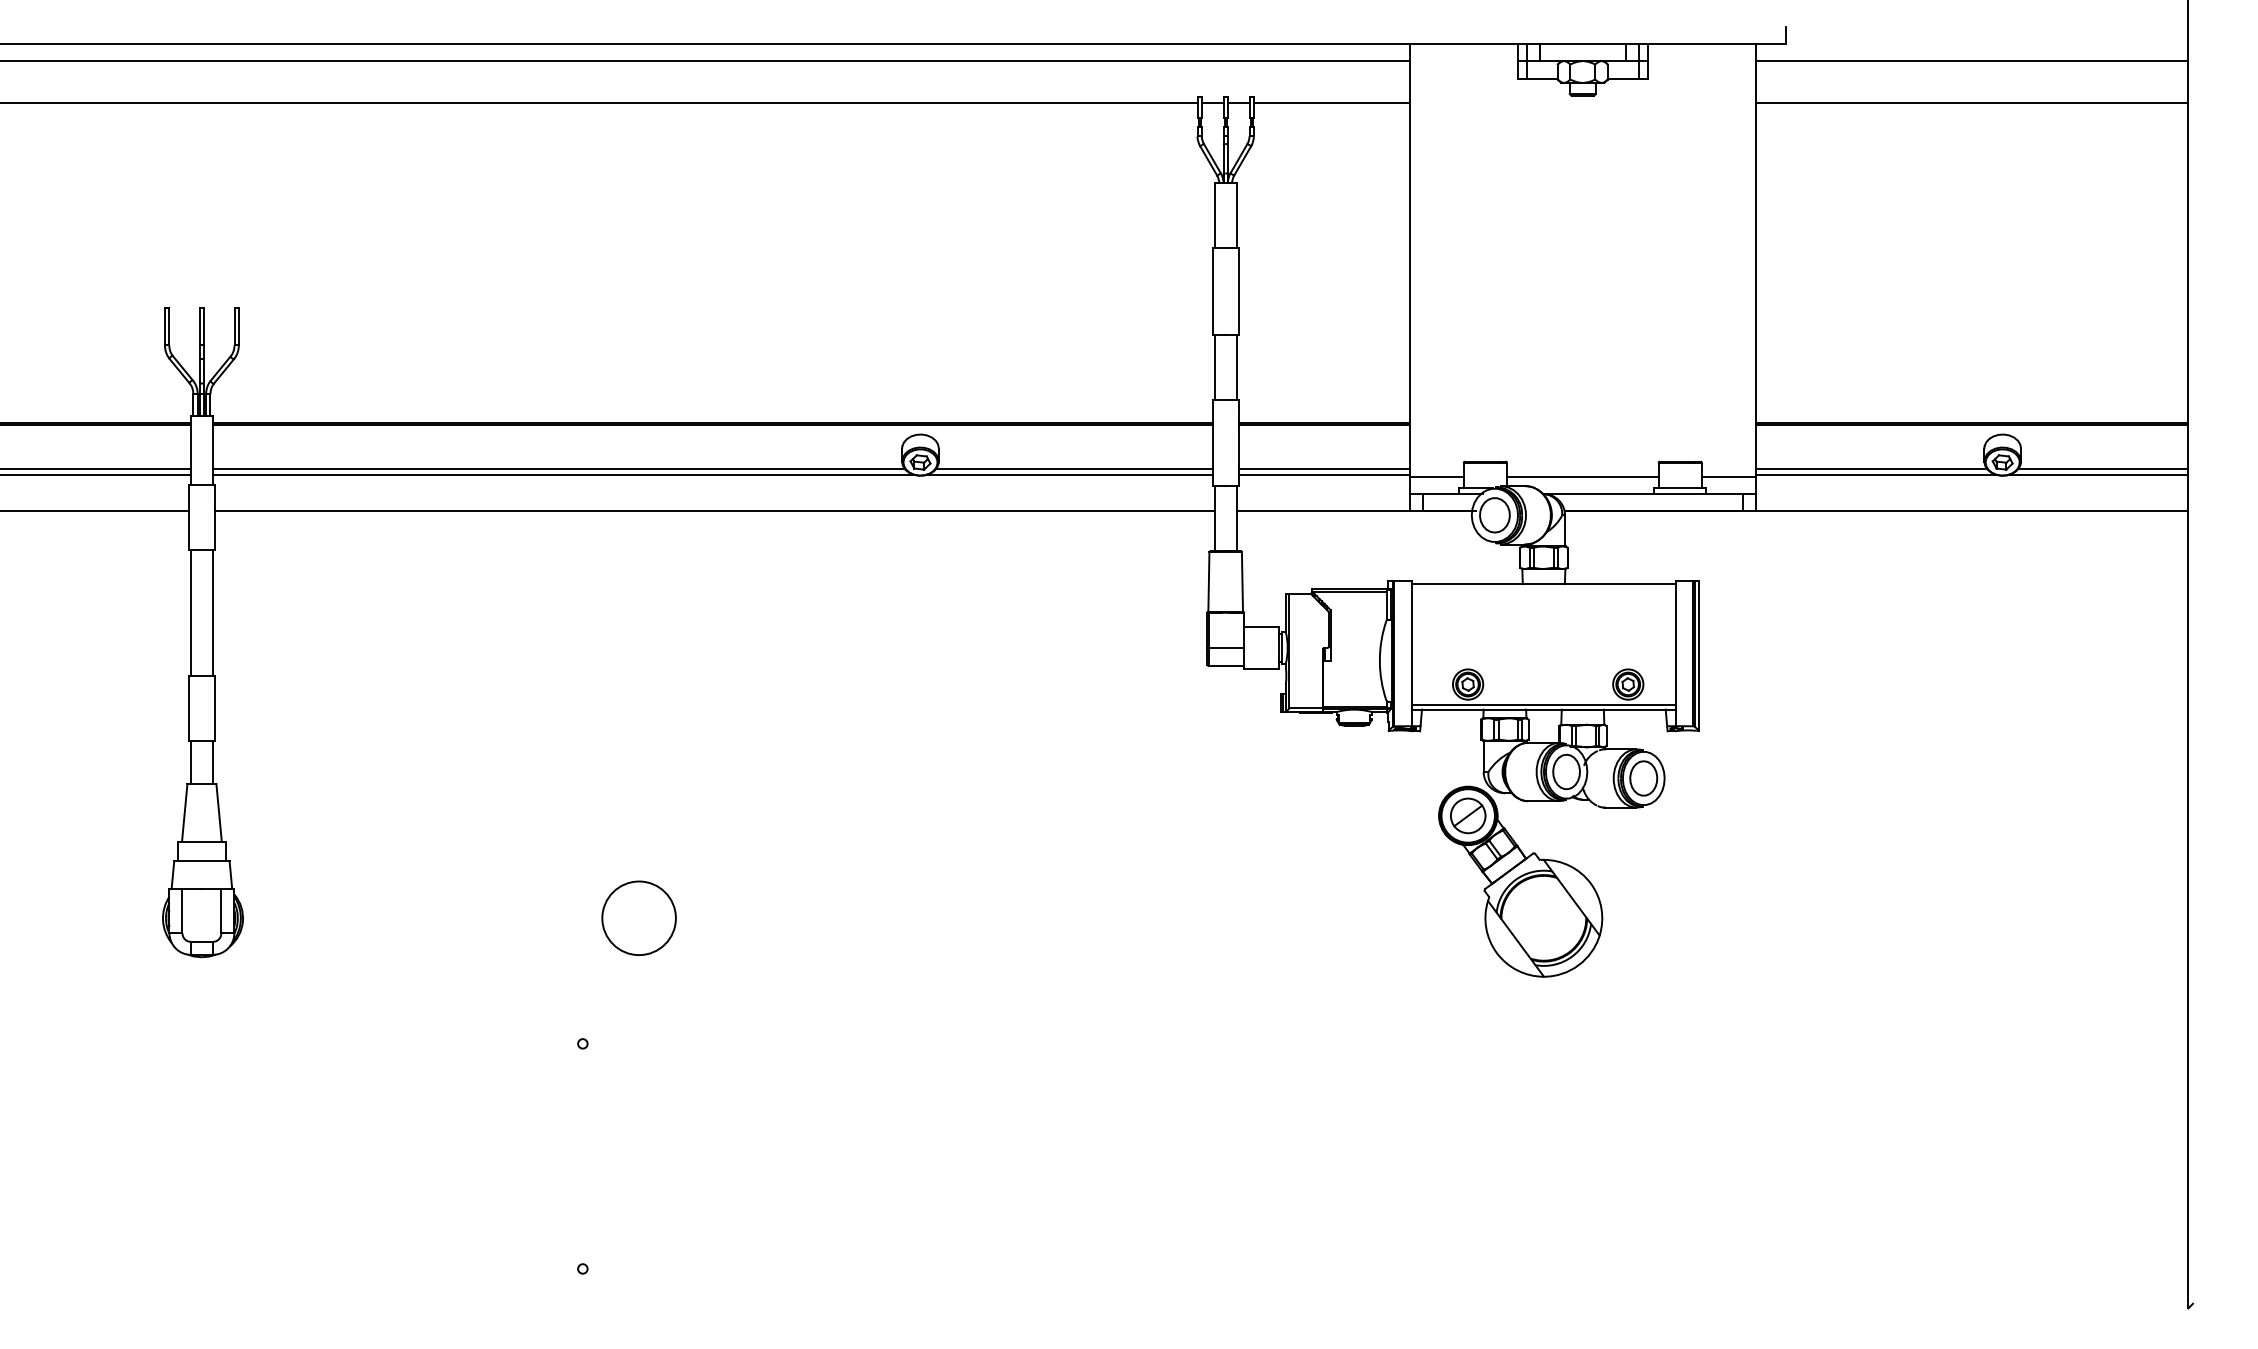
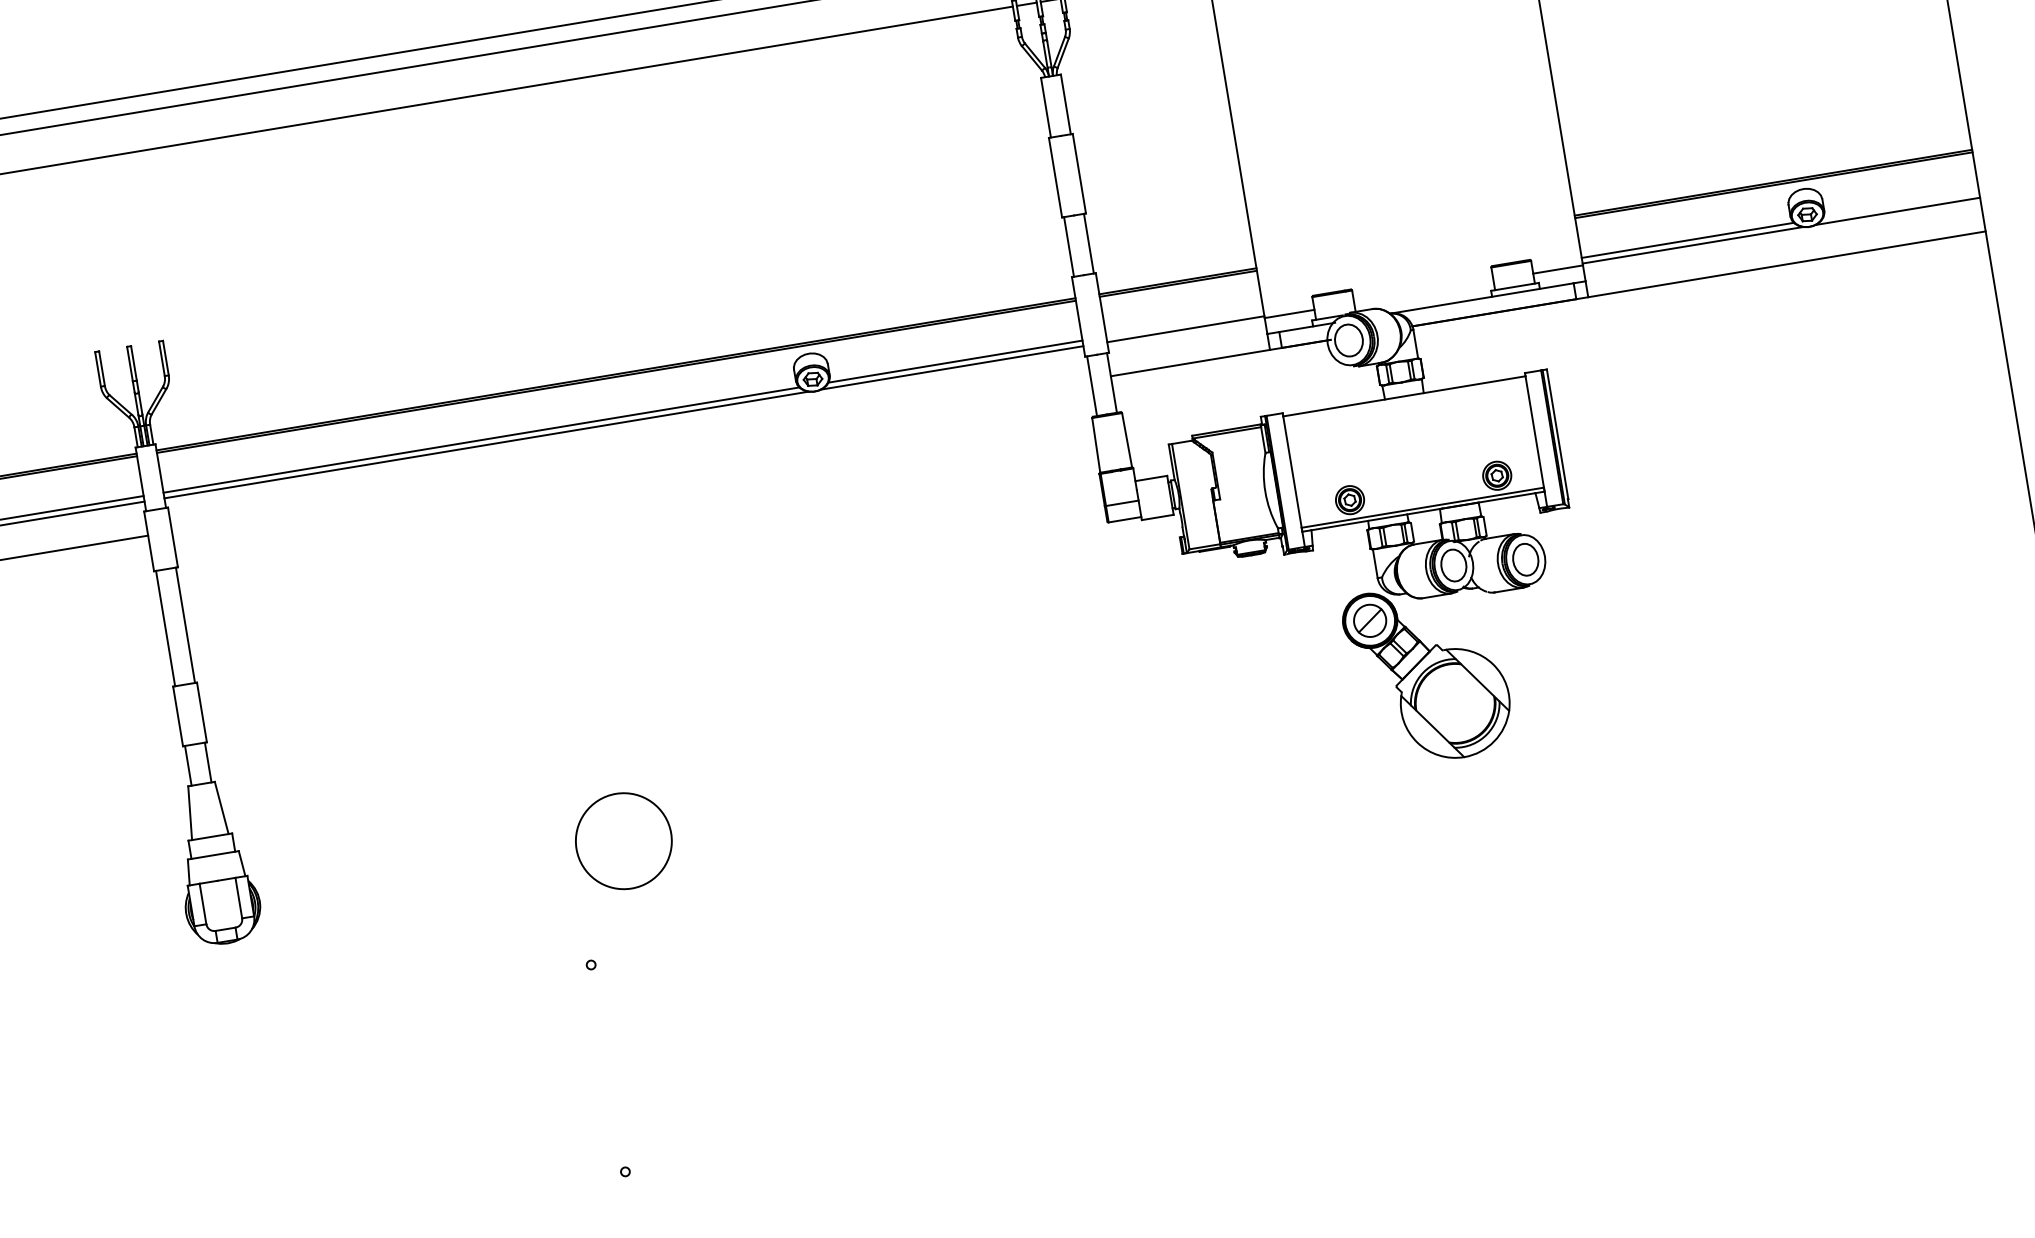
line: (1323, 468) -> (1184, 323), removed
line: (2103, 468) -> (1901, 204), removed
line: (1582, 476) -> (1423, 291), removed
line: (714, 511) -> (631, 455), removed
circle: (638, 917) -> (623, 840), size x1.4

